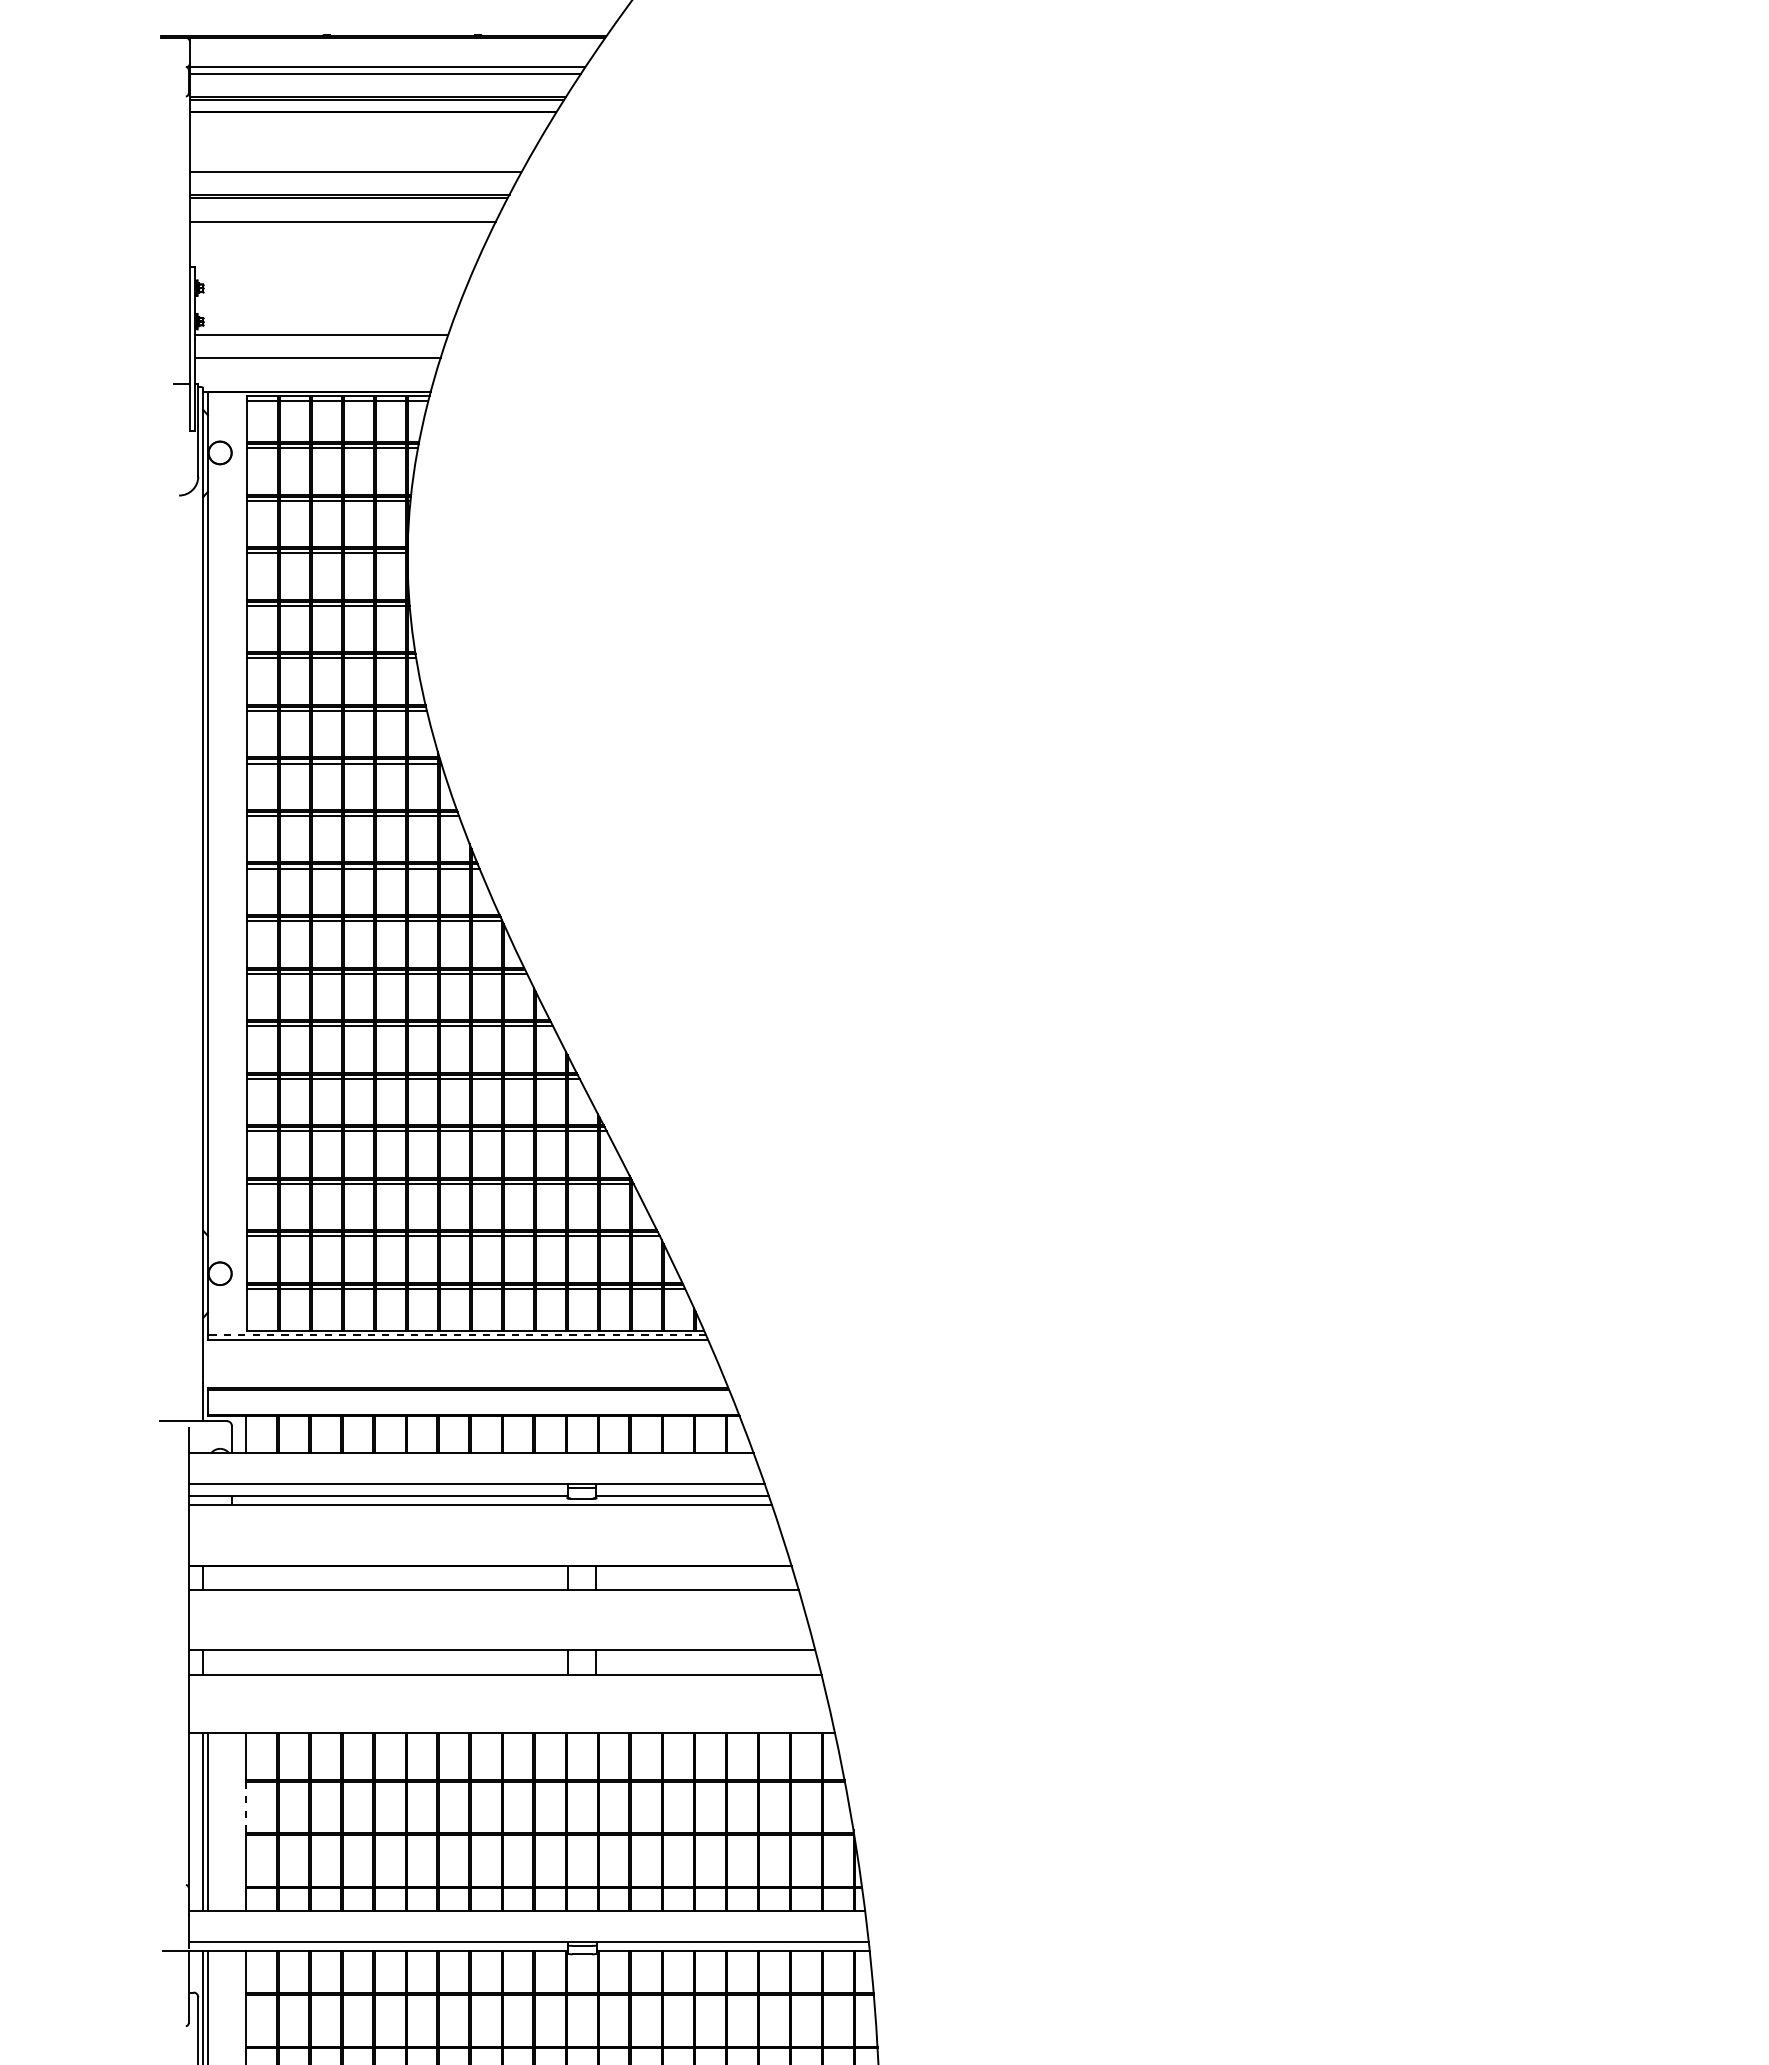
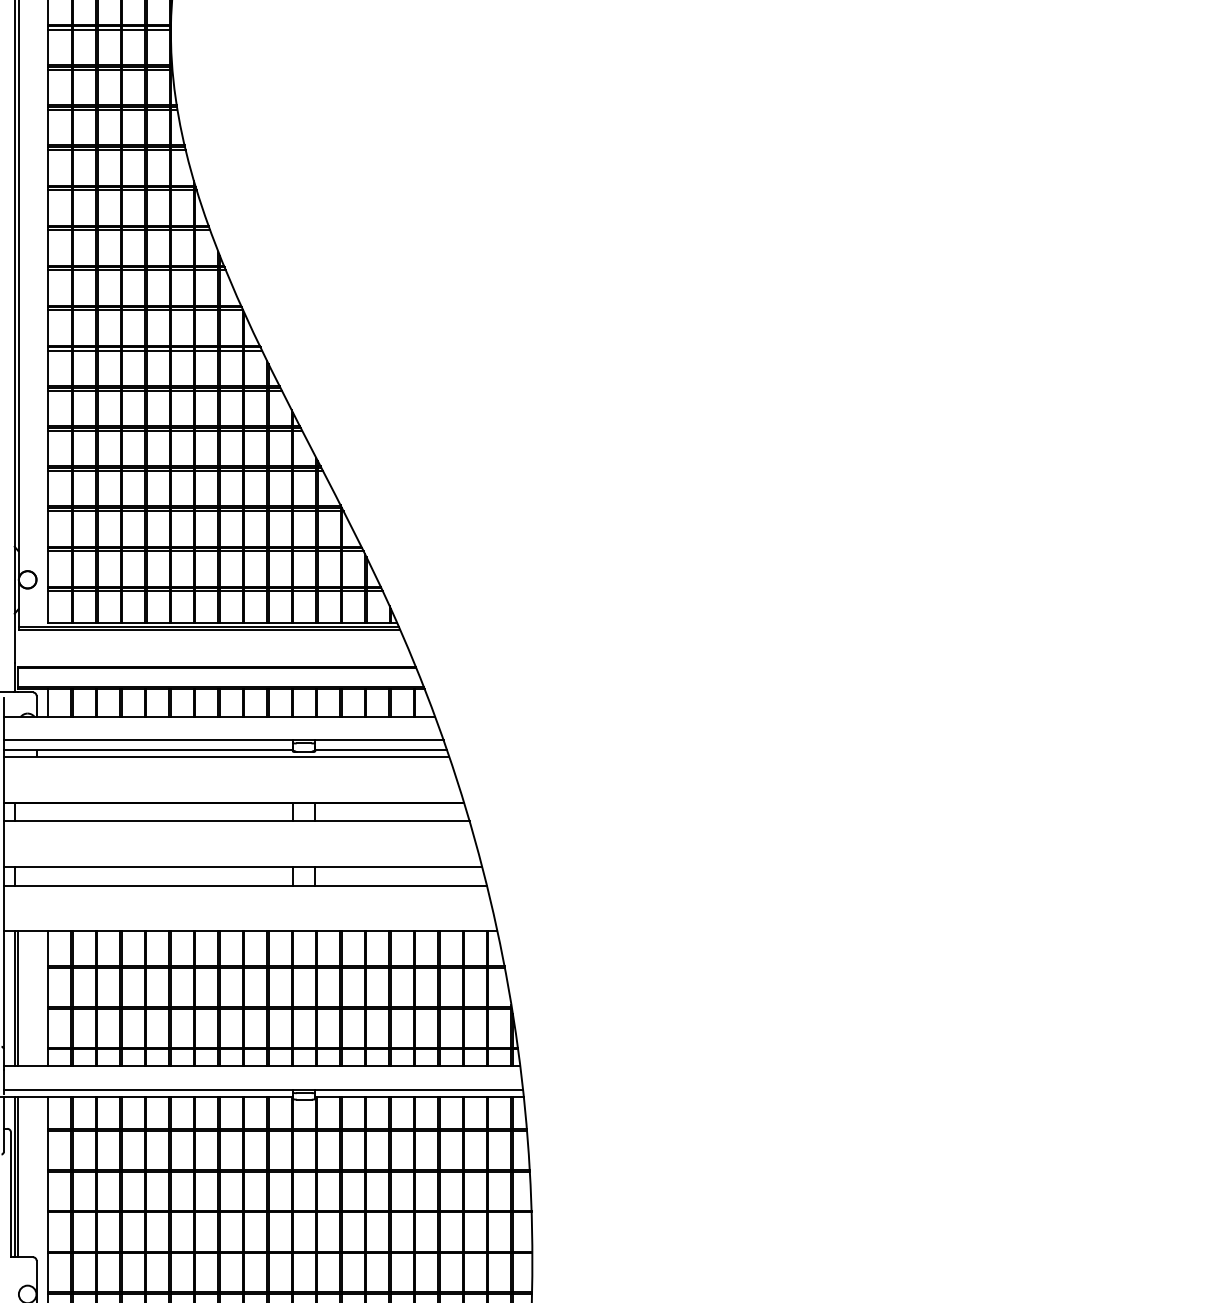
line: (457, 1335) -> (208, 626), dashed -> solid
line: (246, 1807) -> (47, 987), dashed -> solid

